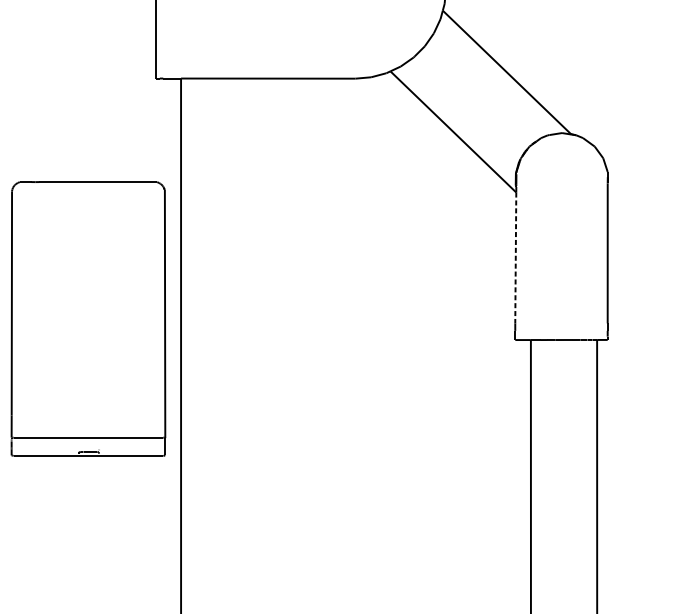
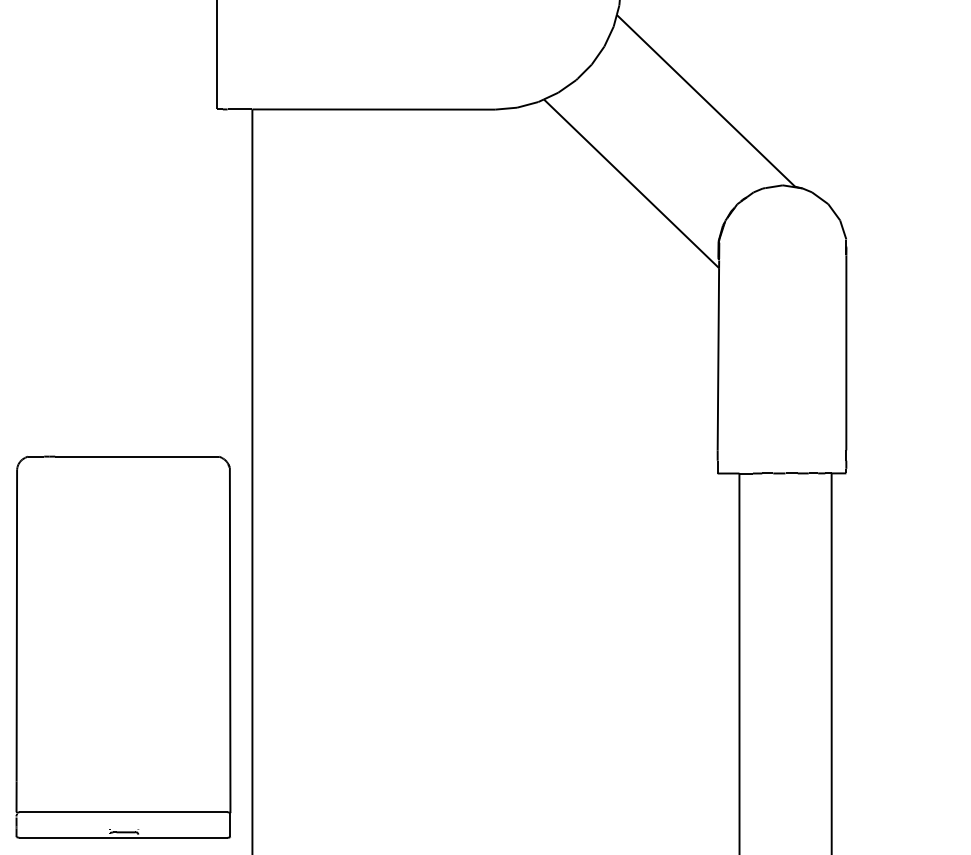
line: (515, 258) -> (718, 359), dashed -> solid
part: (88, 318) -> (123, 646), moved

